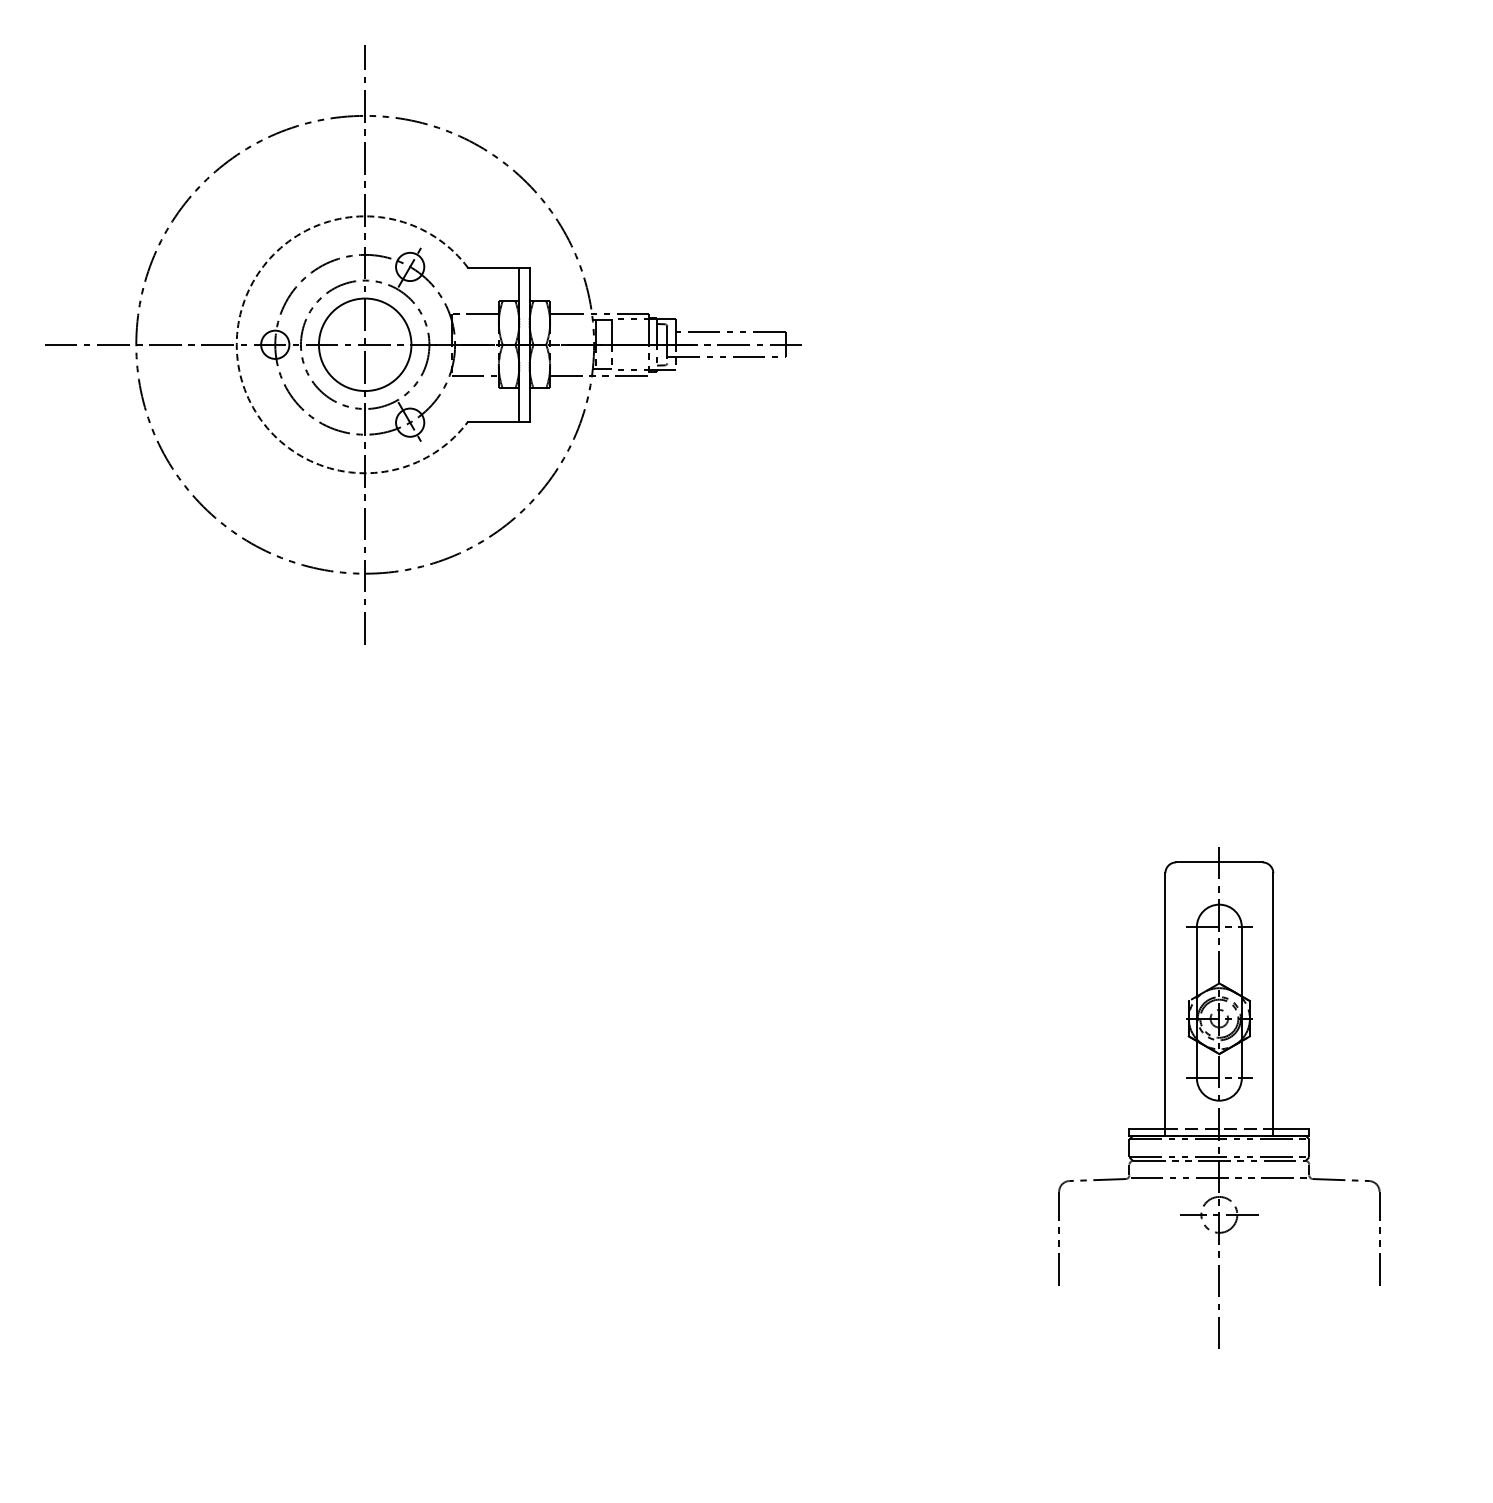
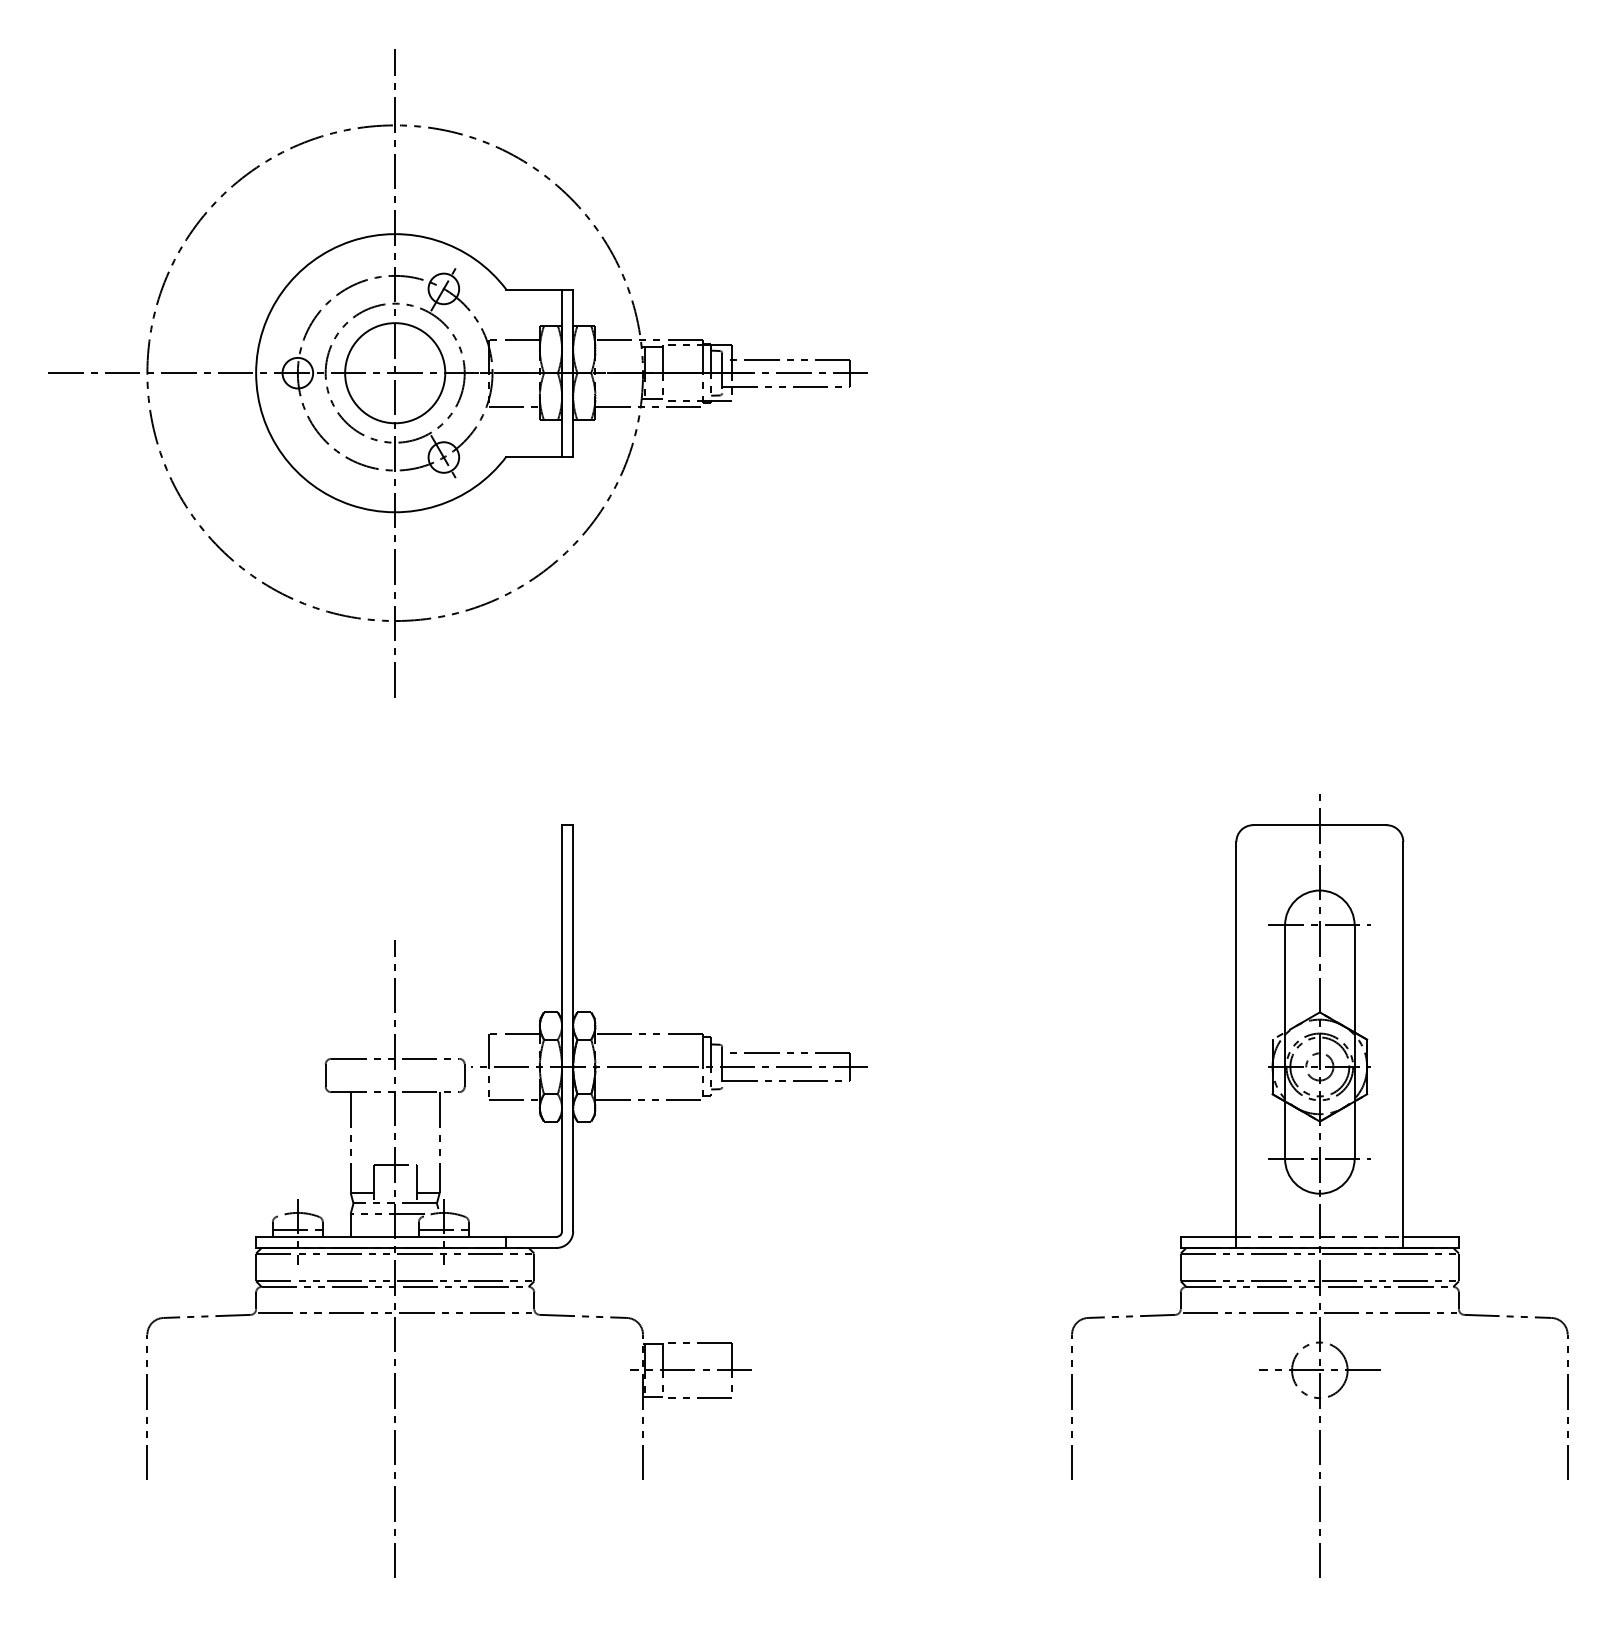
arc: (236, 344) -> (255, 372), dashed -> solid
part: (1219, 1095) -> (1320, 1185), size x1.43
part: (468, 1142) -> (507, 1236), added

